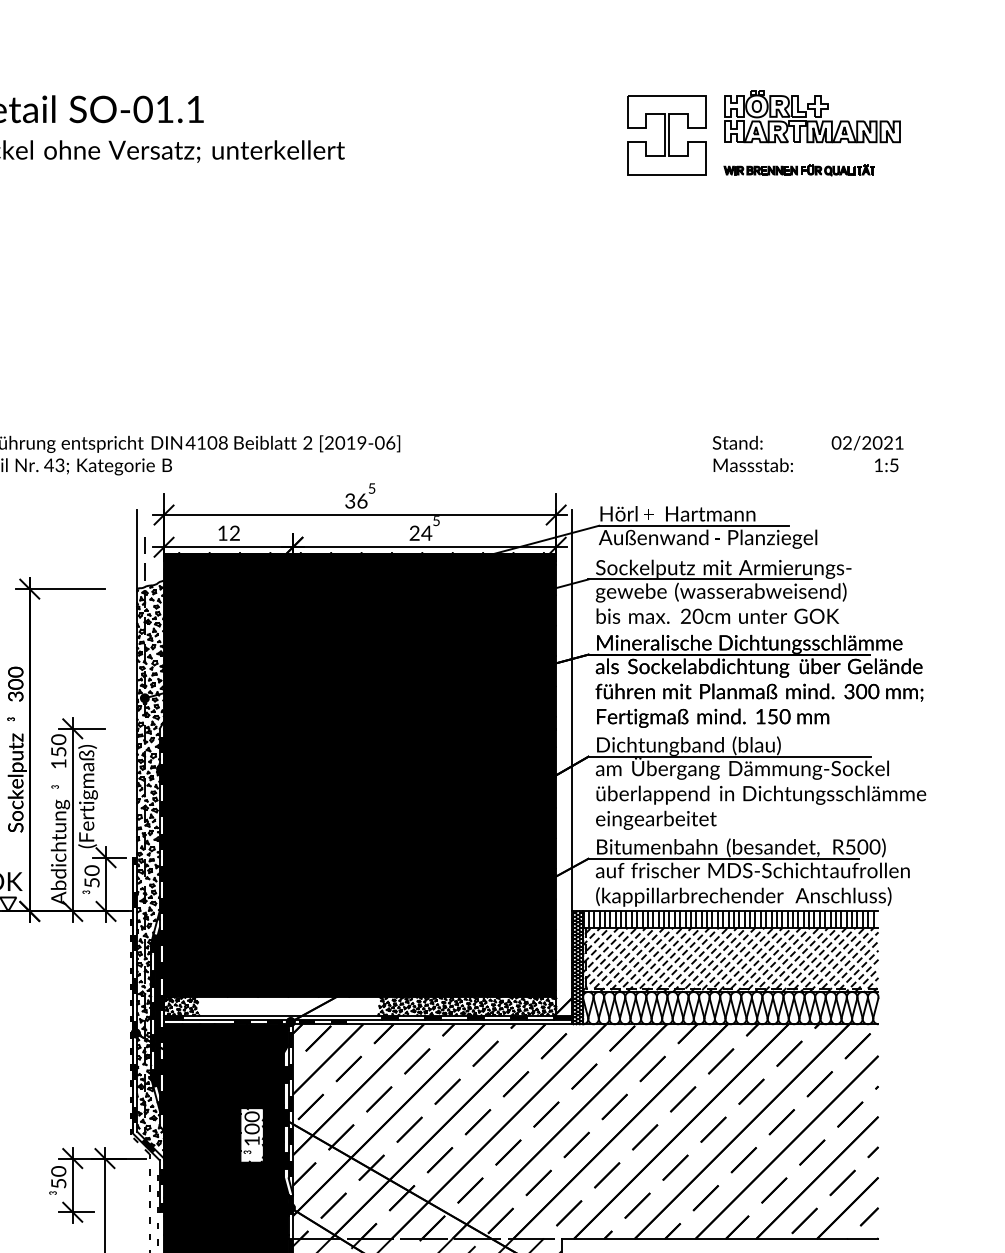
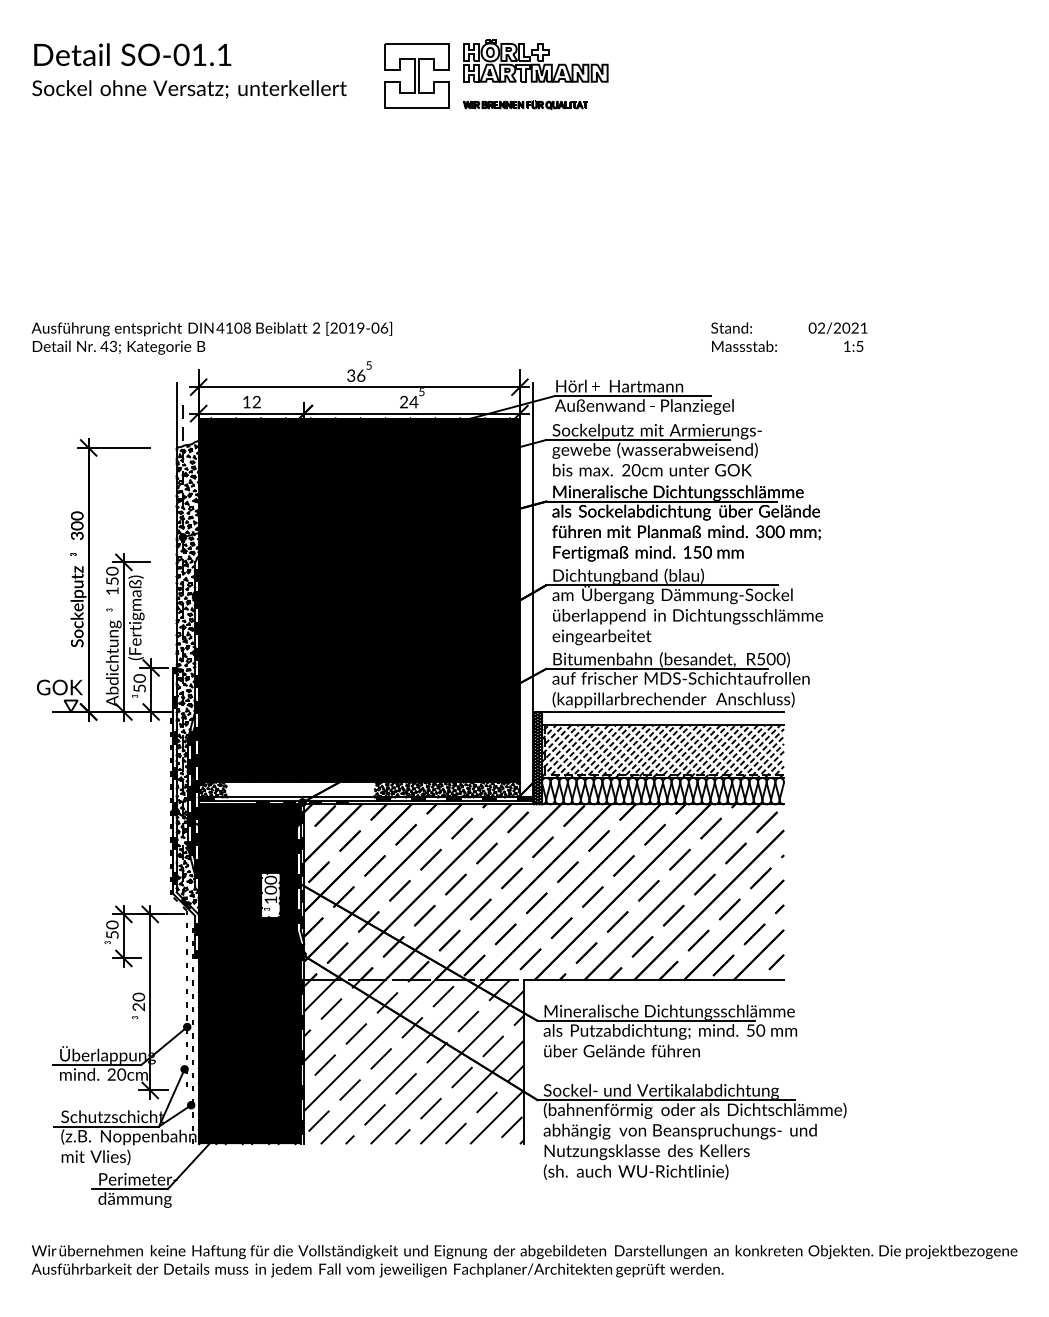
part: (764, 133) -> (496, 74), moved
text: (808, 453) -> (789, 336), moved
hatch: (727, 919) -> (660, 718), removed

